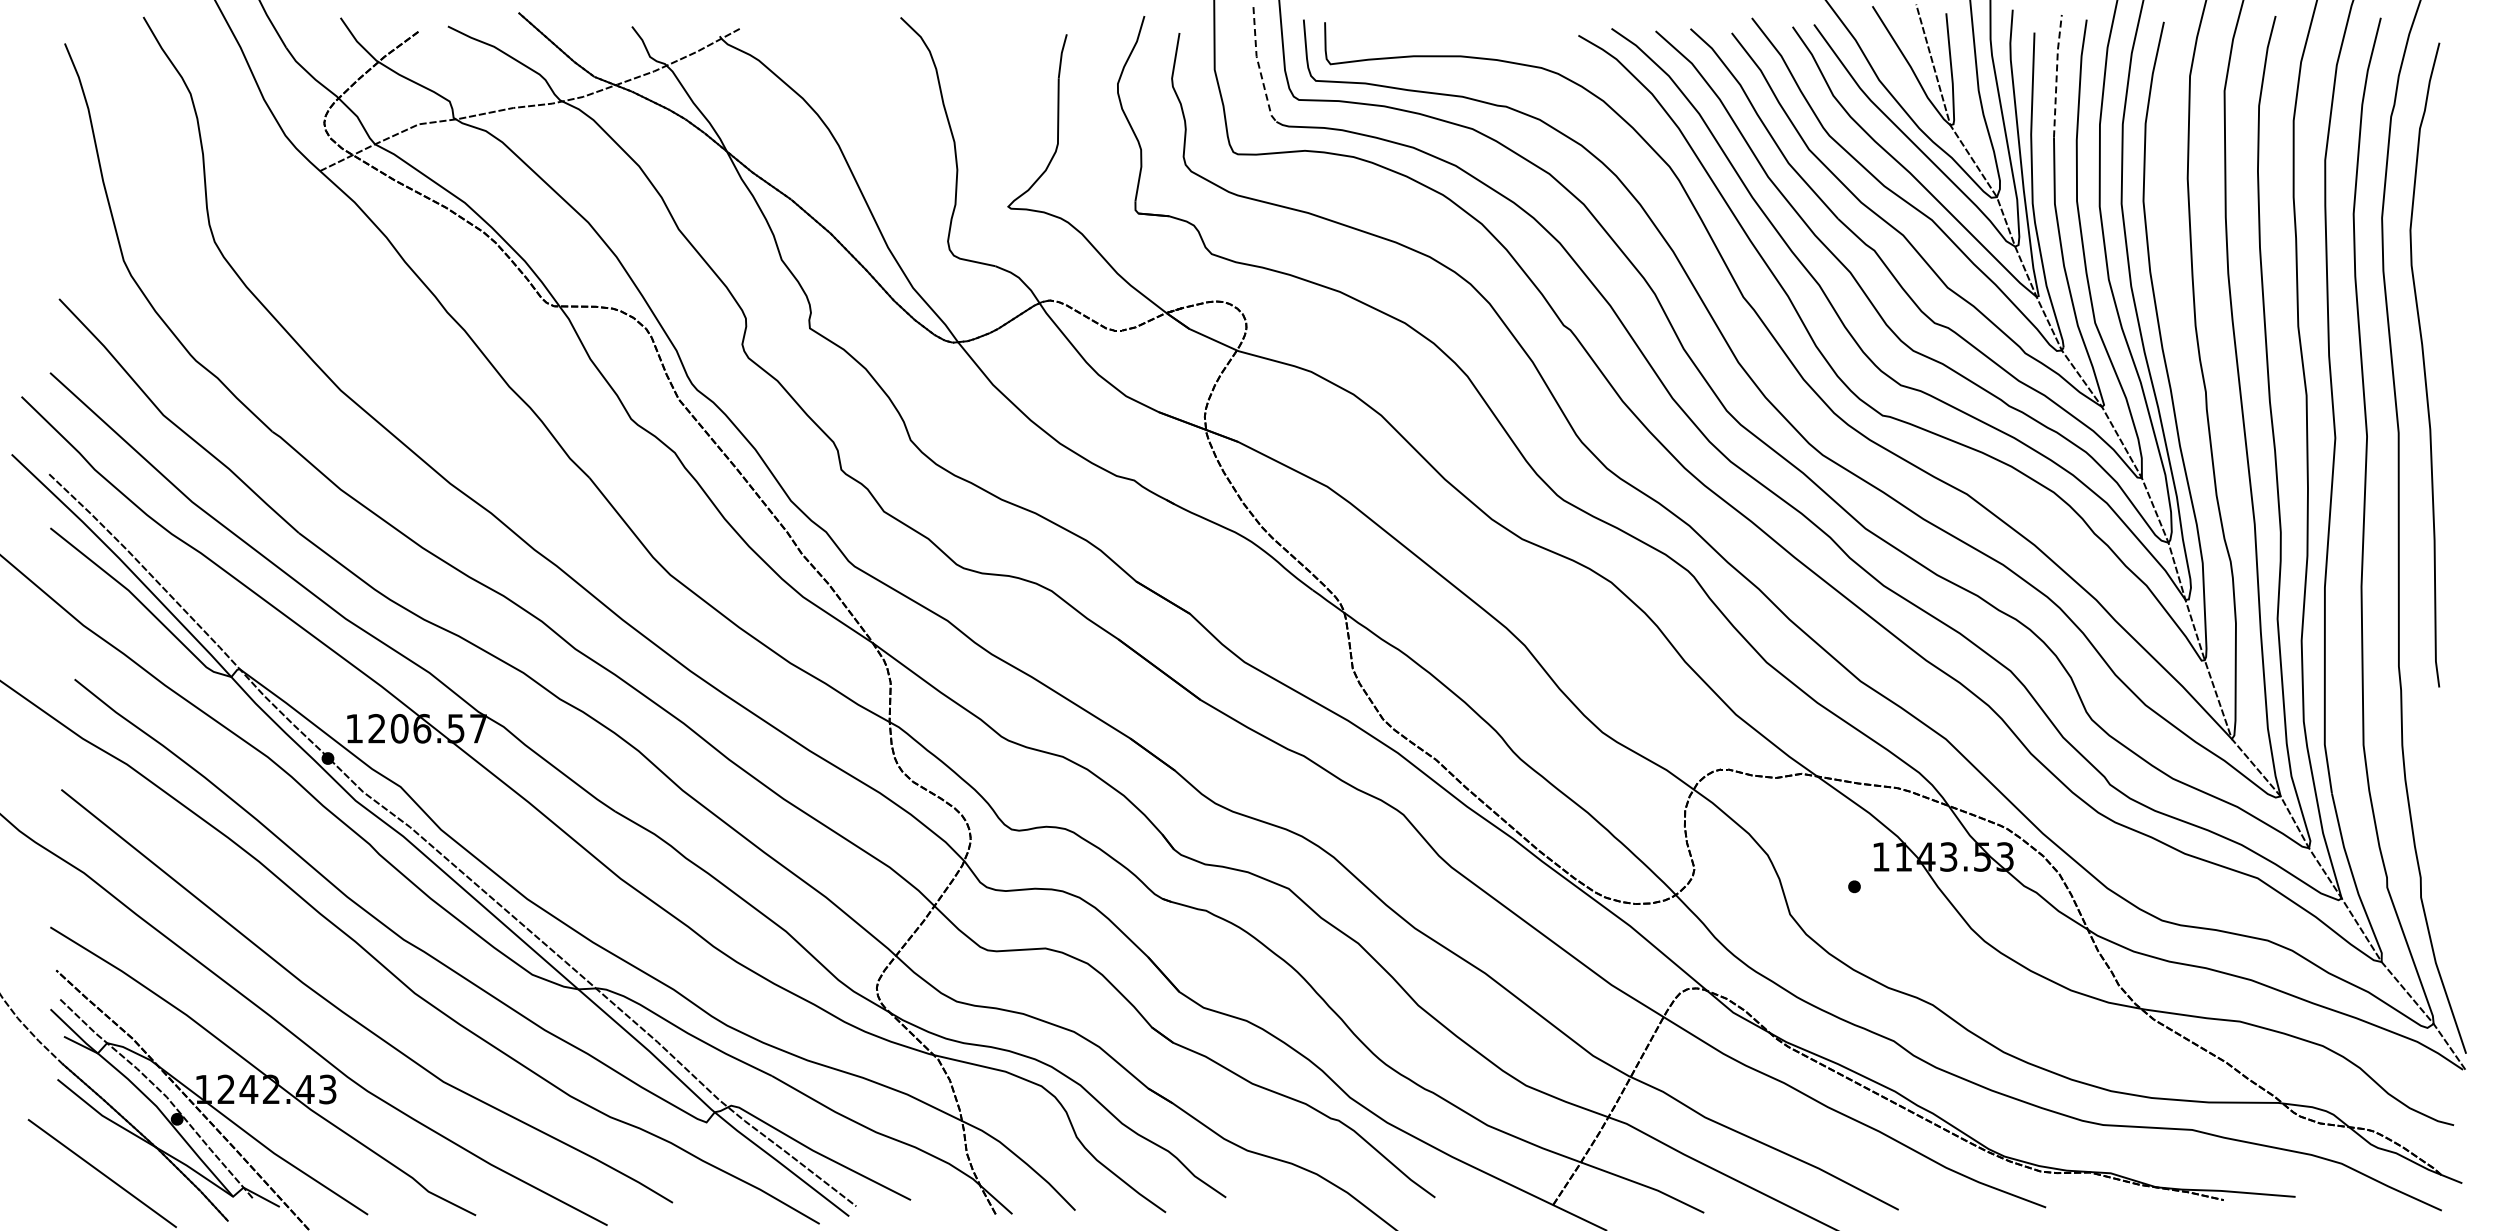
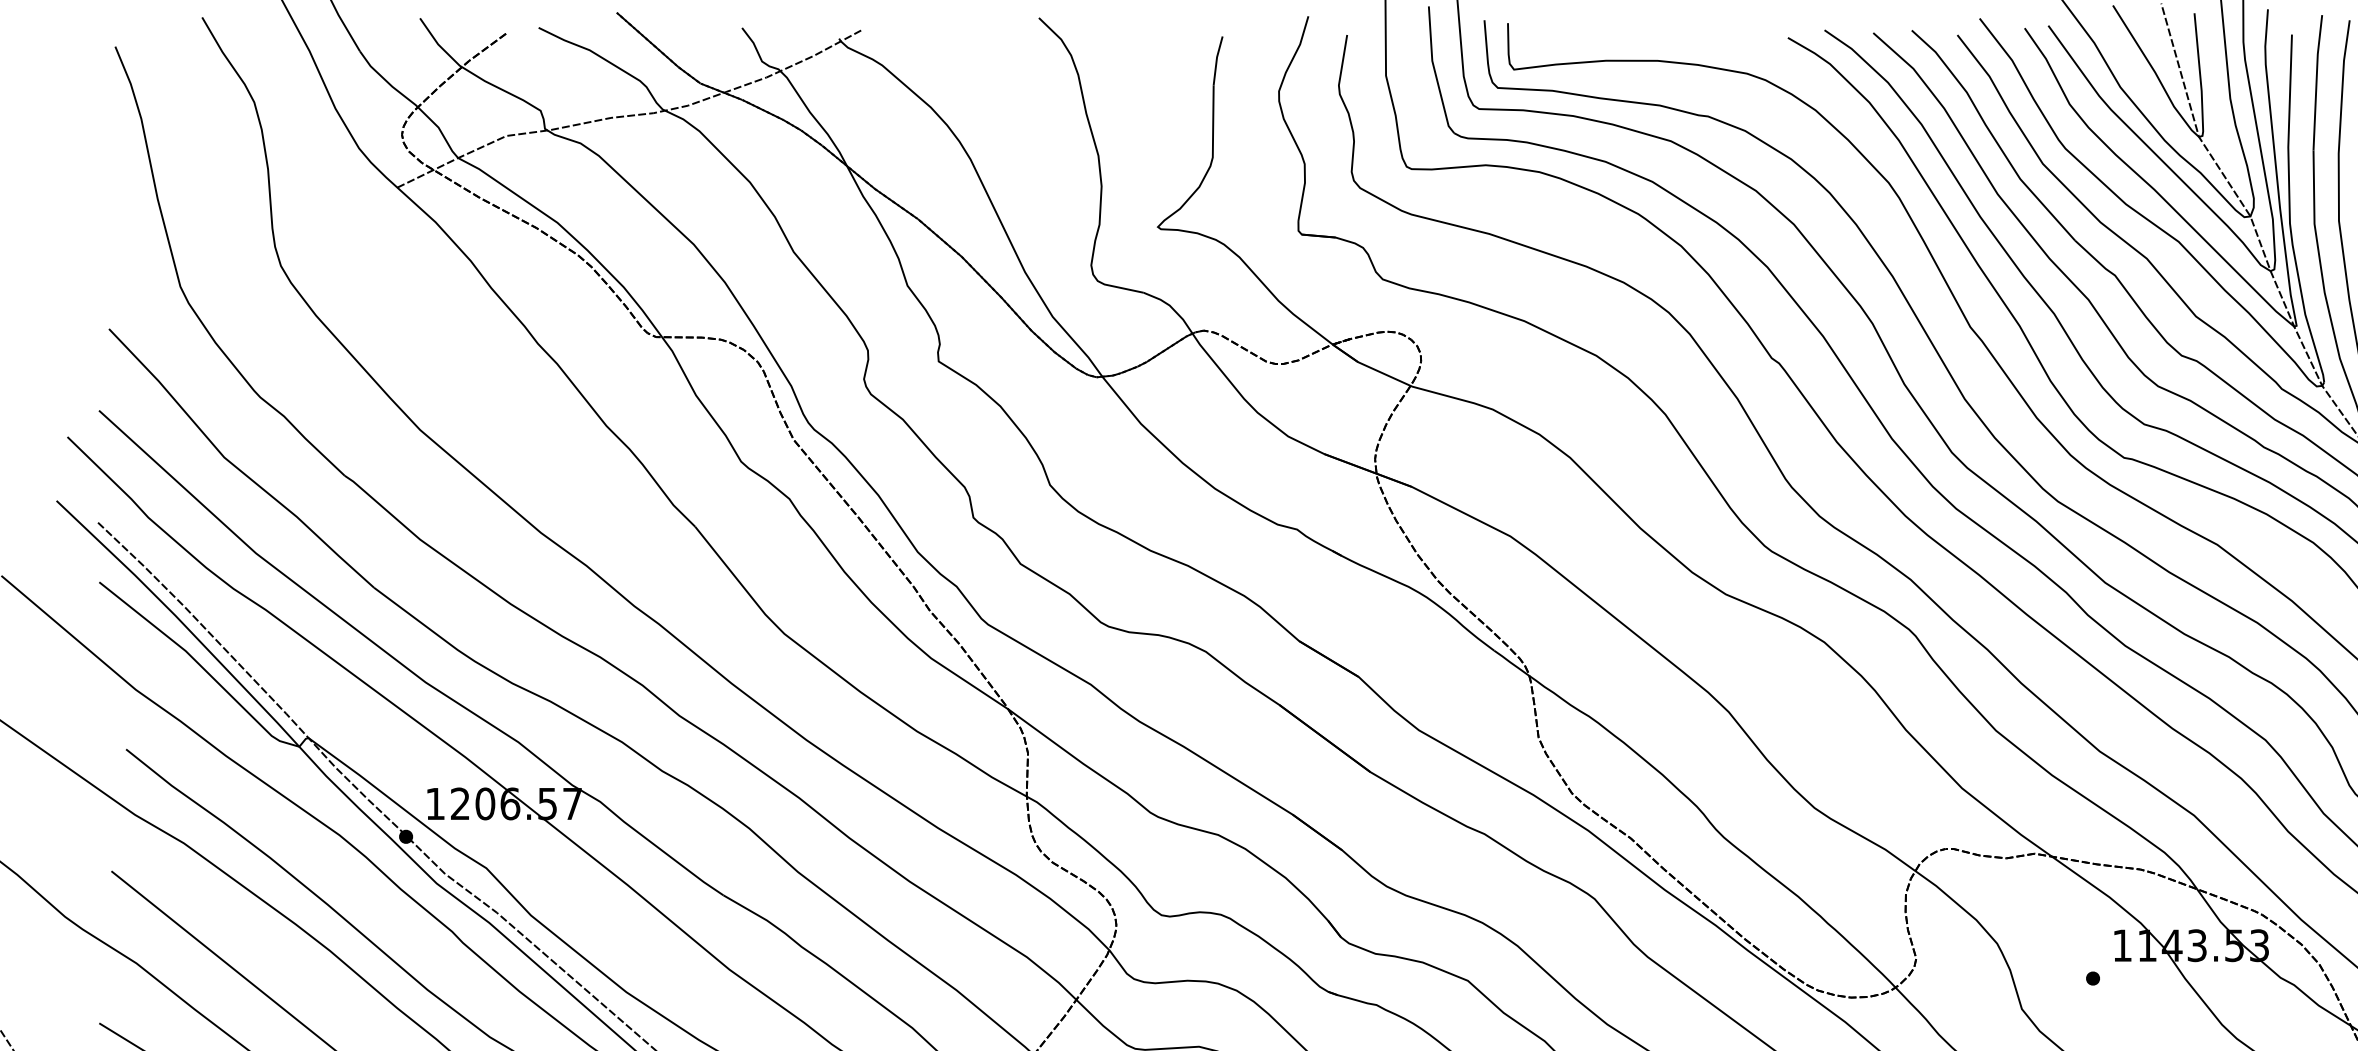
line: (1259, 66) -> (1435, 72), dashed -> solid
line: (2056, 74) -> (2316, 80), dashed -> solid

